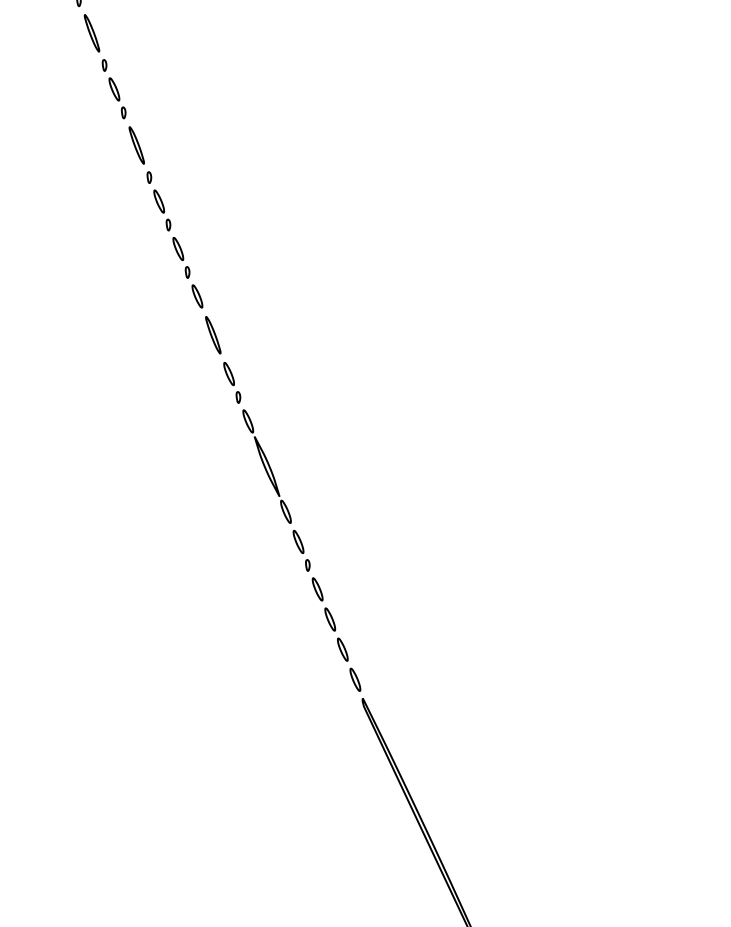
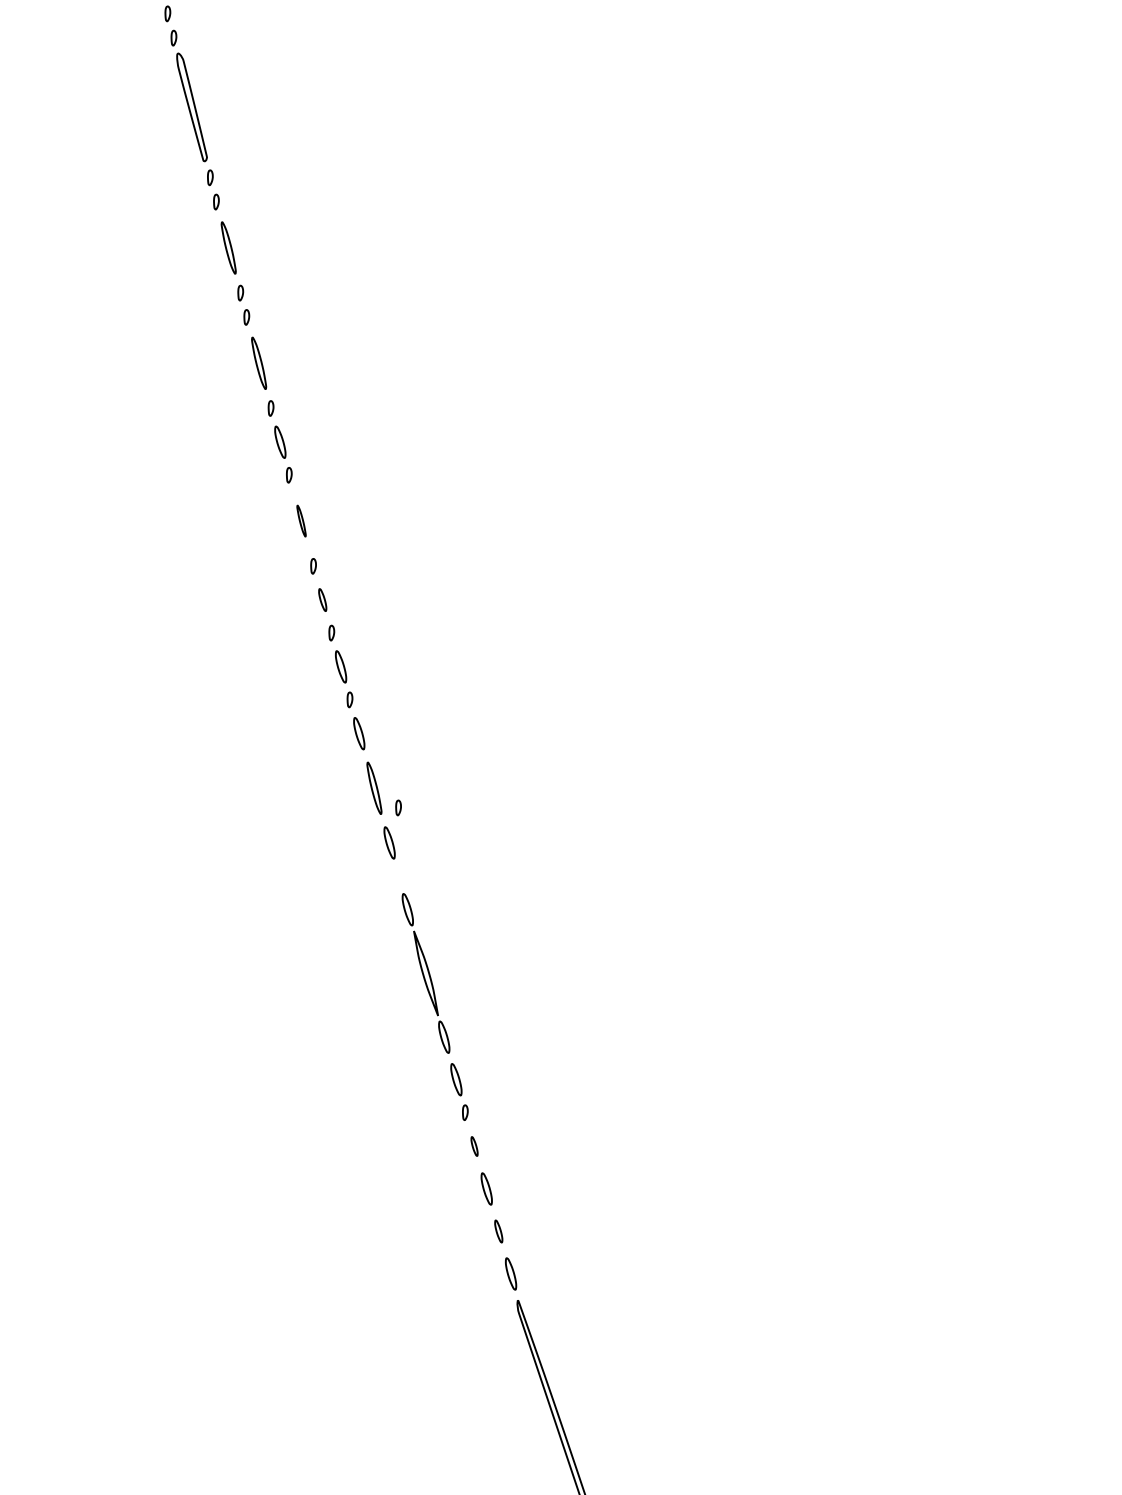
part: (136, 145) -> (301, 520), size x0.6
part: (158, 201) -> (322, 599), size x0.7
part: (238, 397) -> (398, 807), moved
part: (317, 589) -> (474, 1146), size x0.6
part: (342, 649) -> (498, 1231), size x0.7

